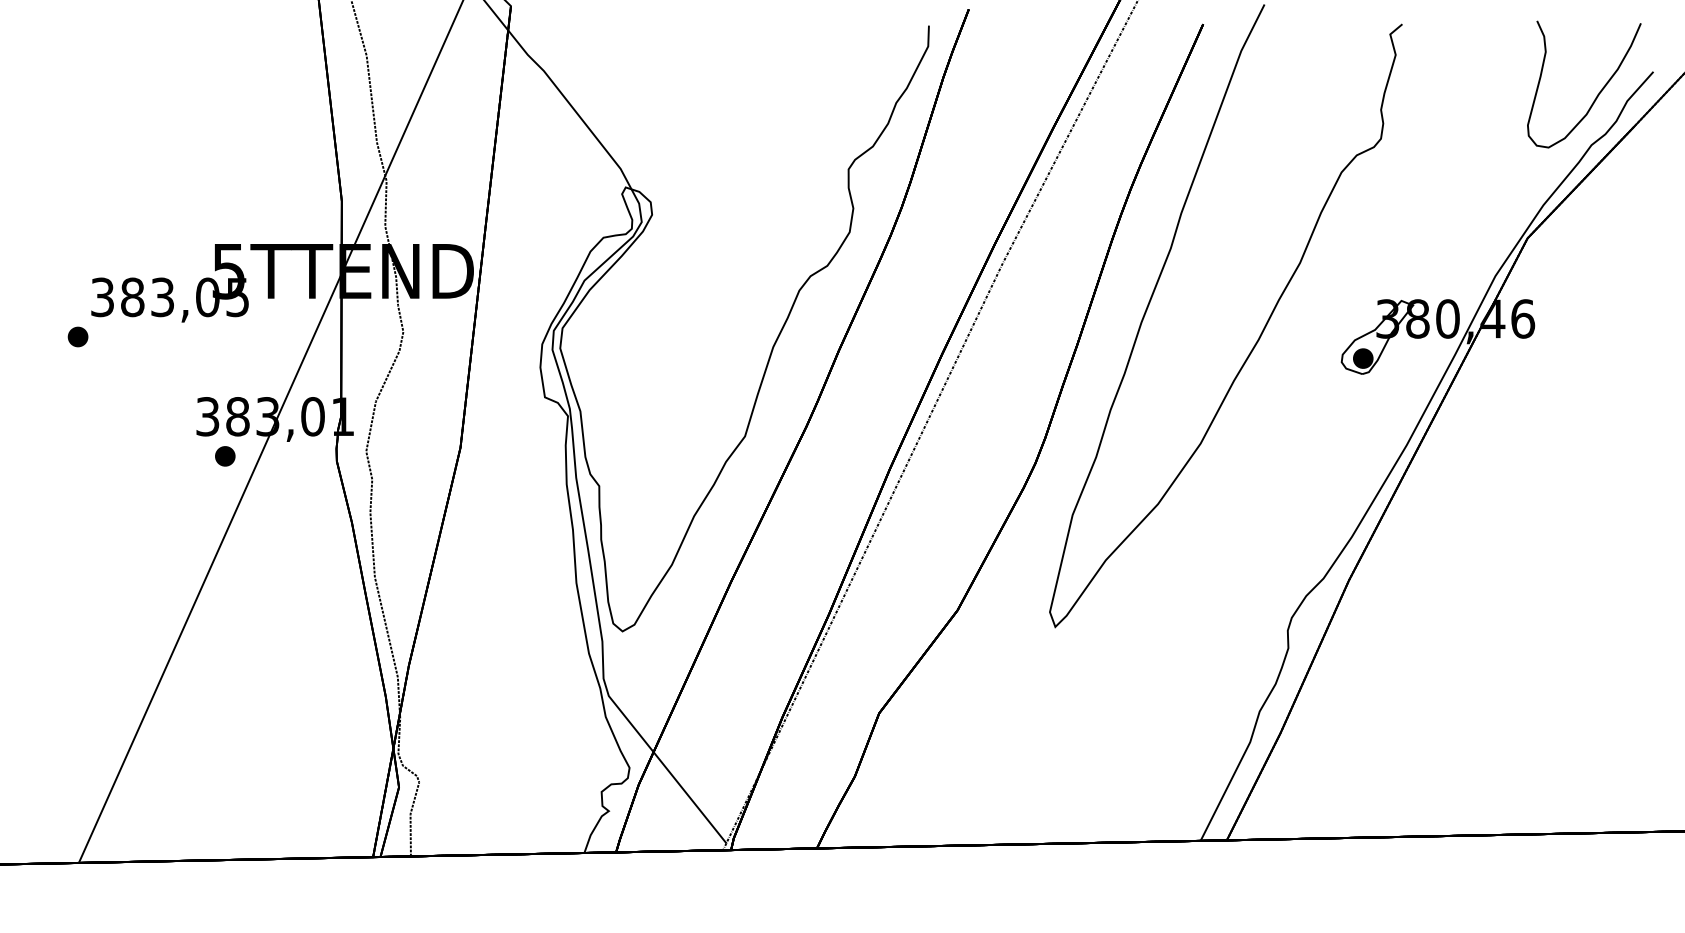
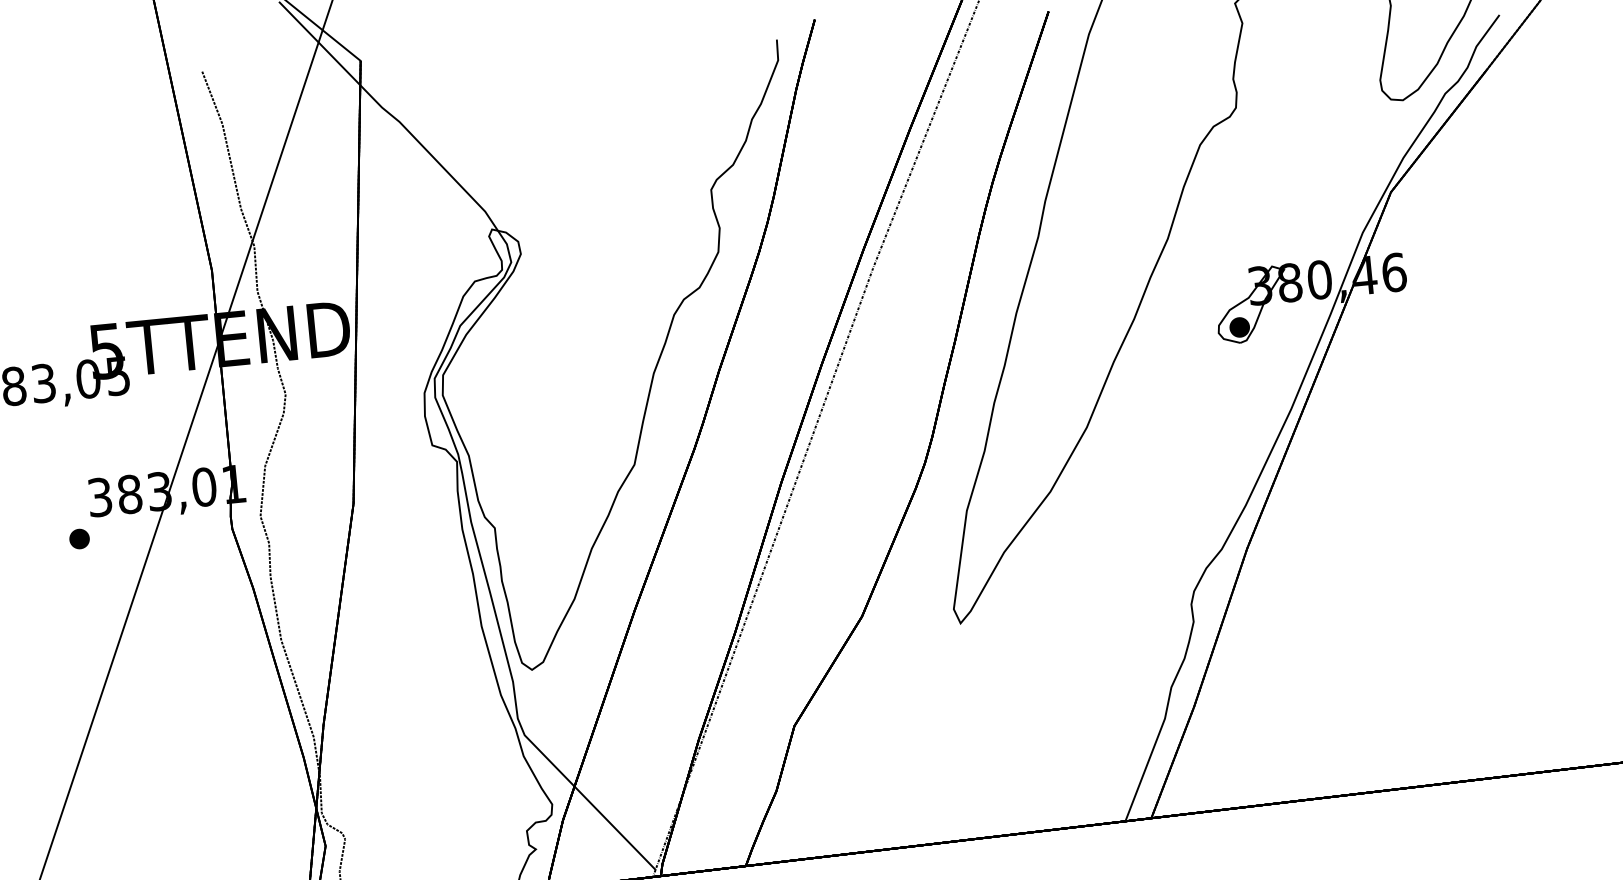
part: (225, 456) -> (79, 539), moved

